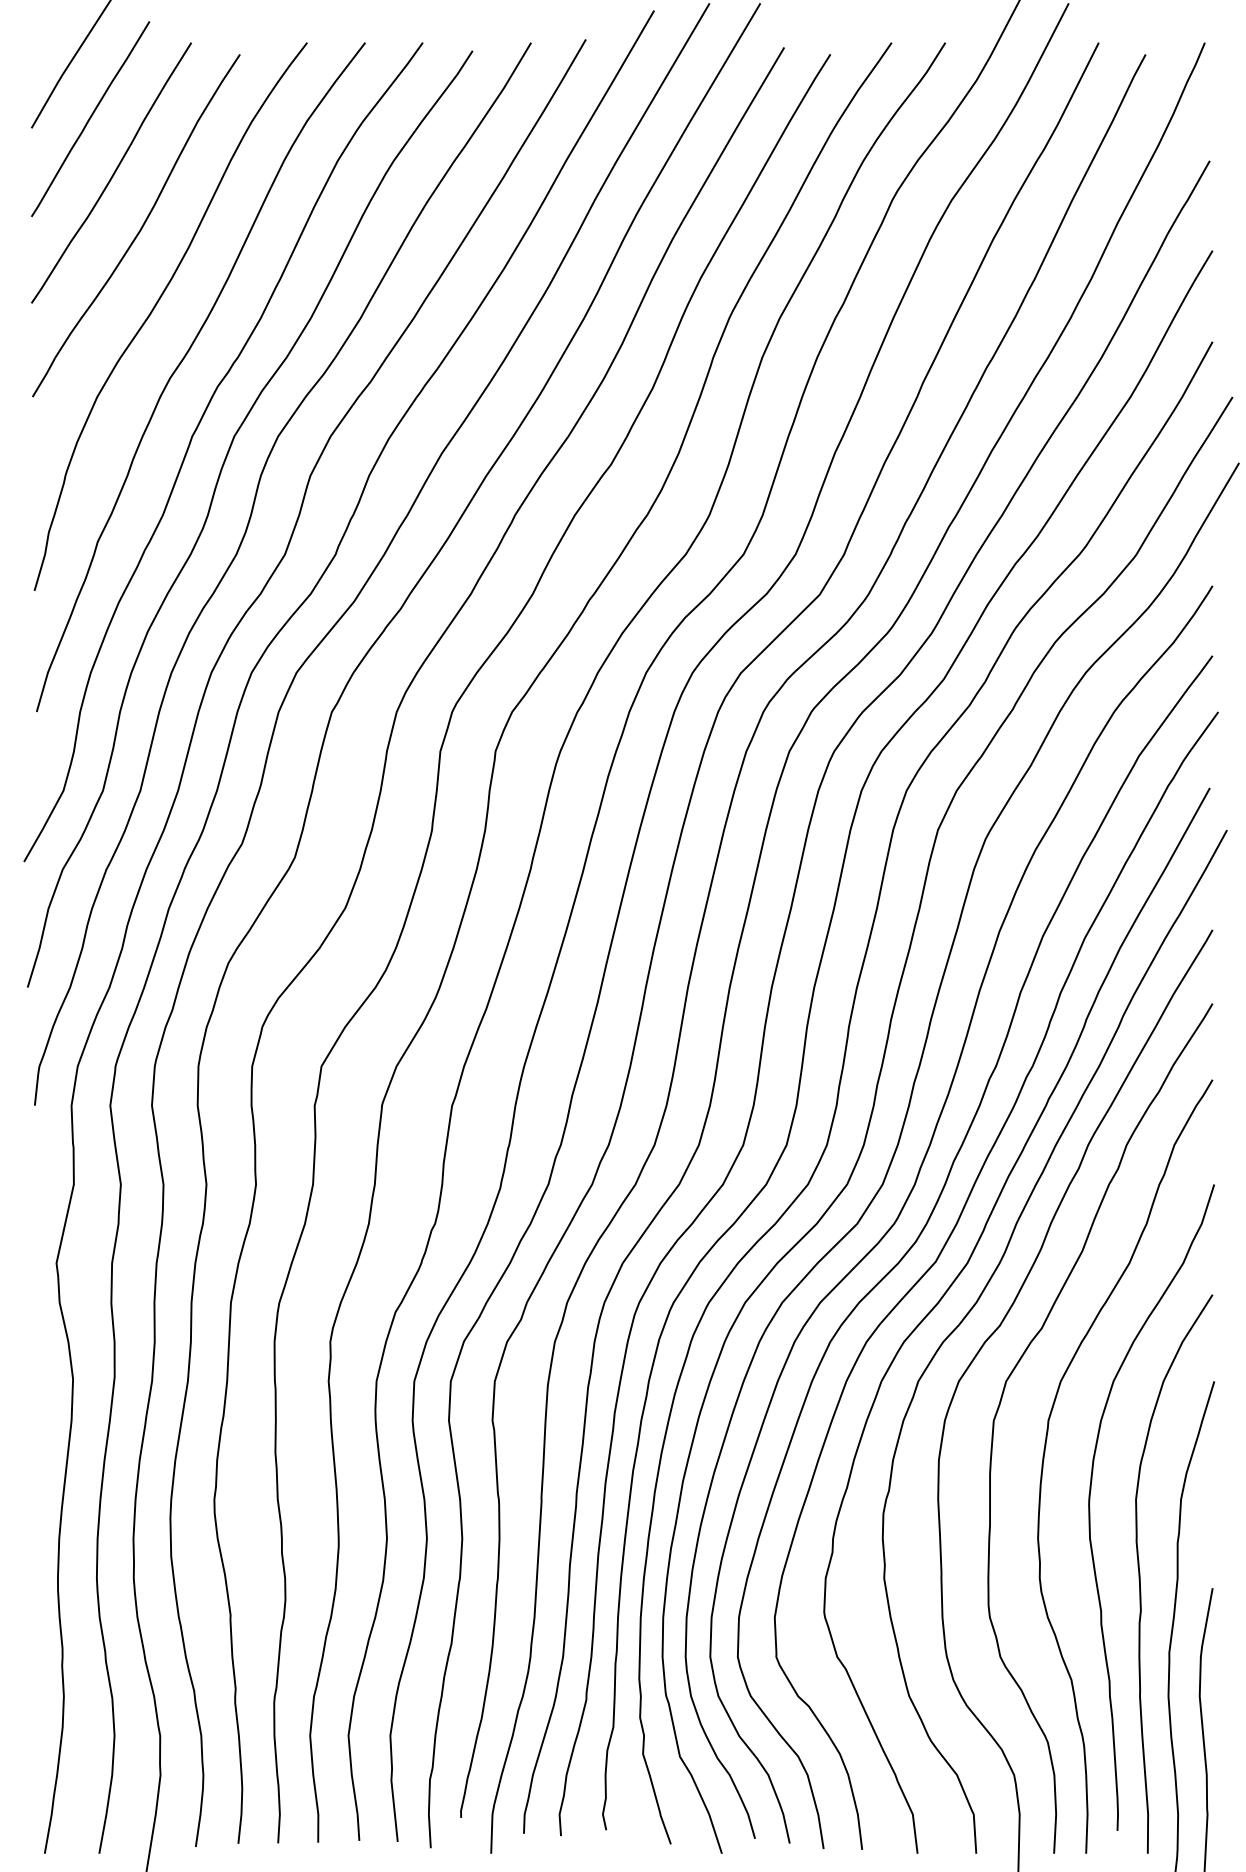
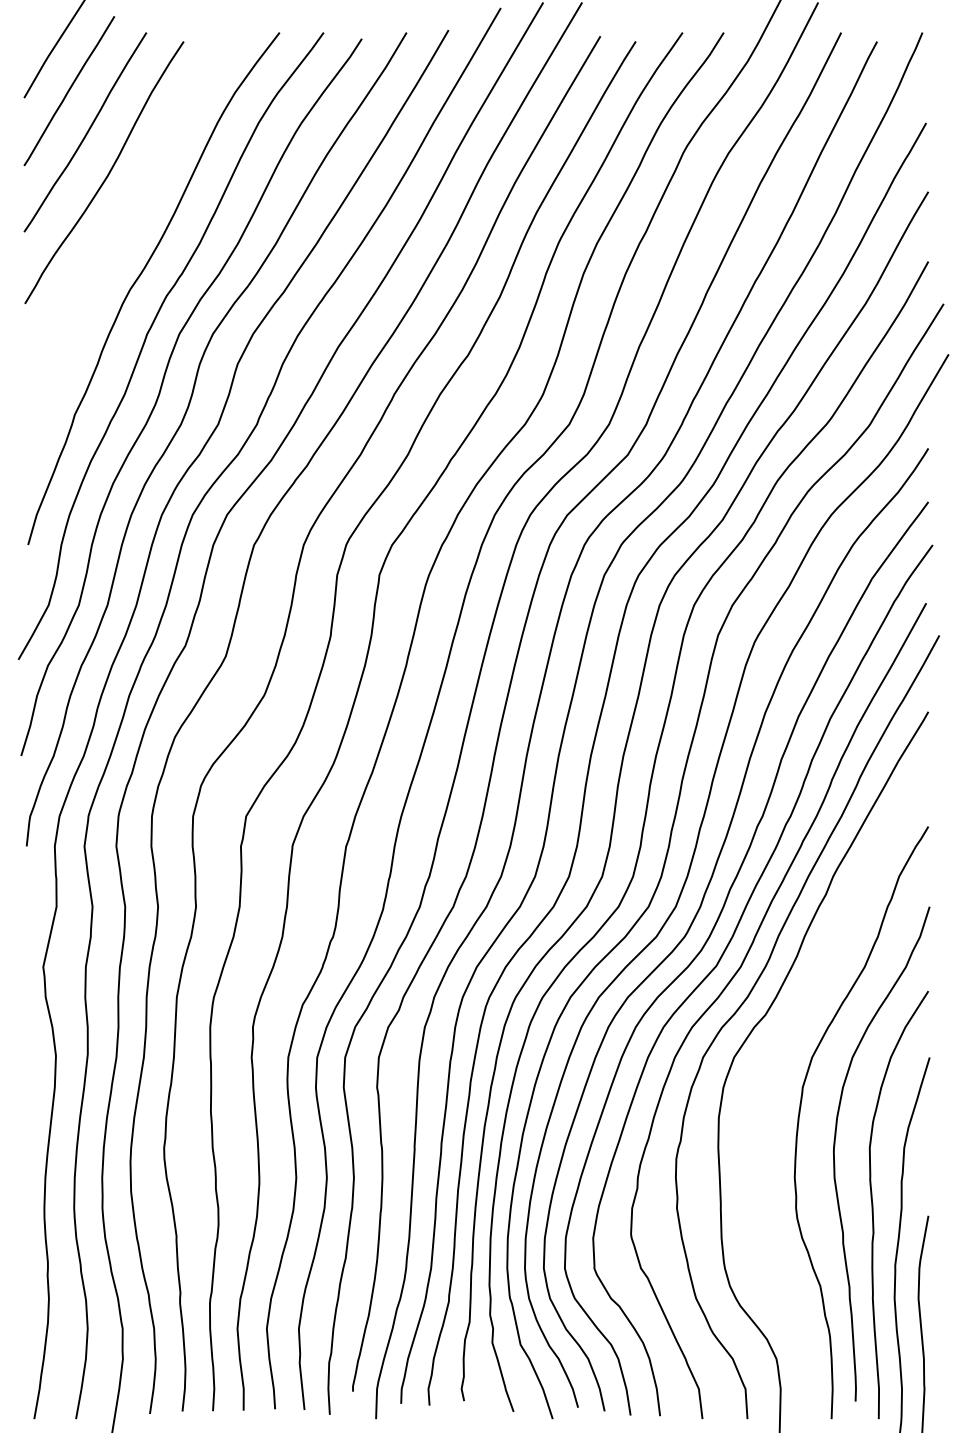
curve: (154, 309) -> (118, 236), removed
curve: (1001, 1402) -> (766, 1073), removed

